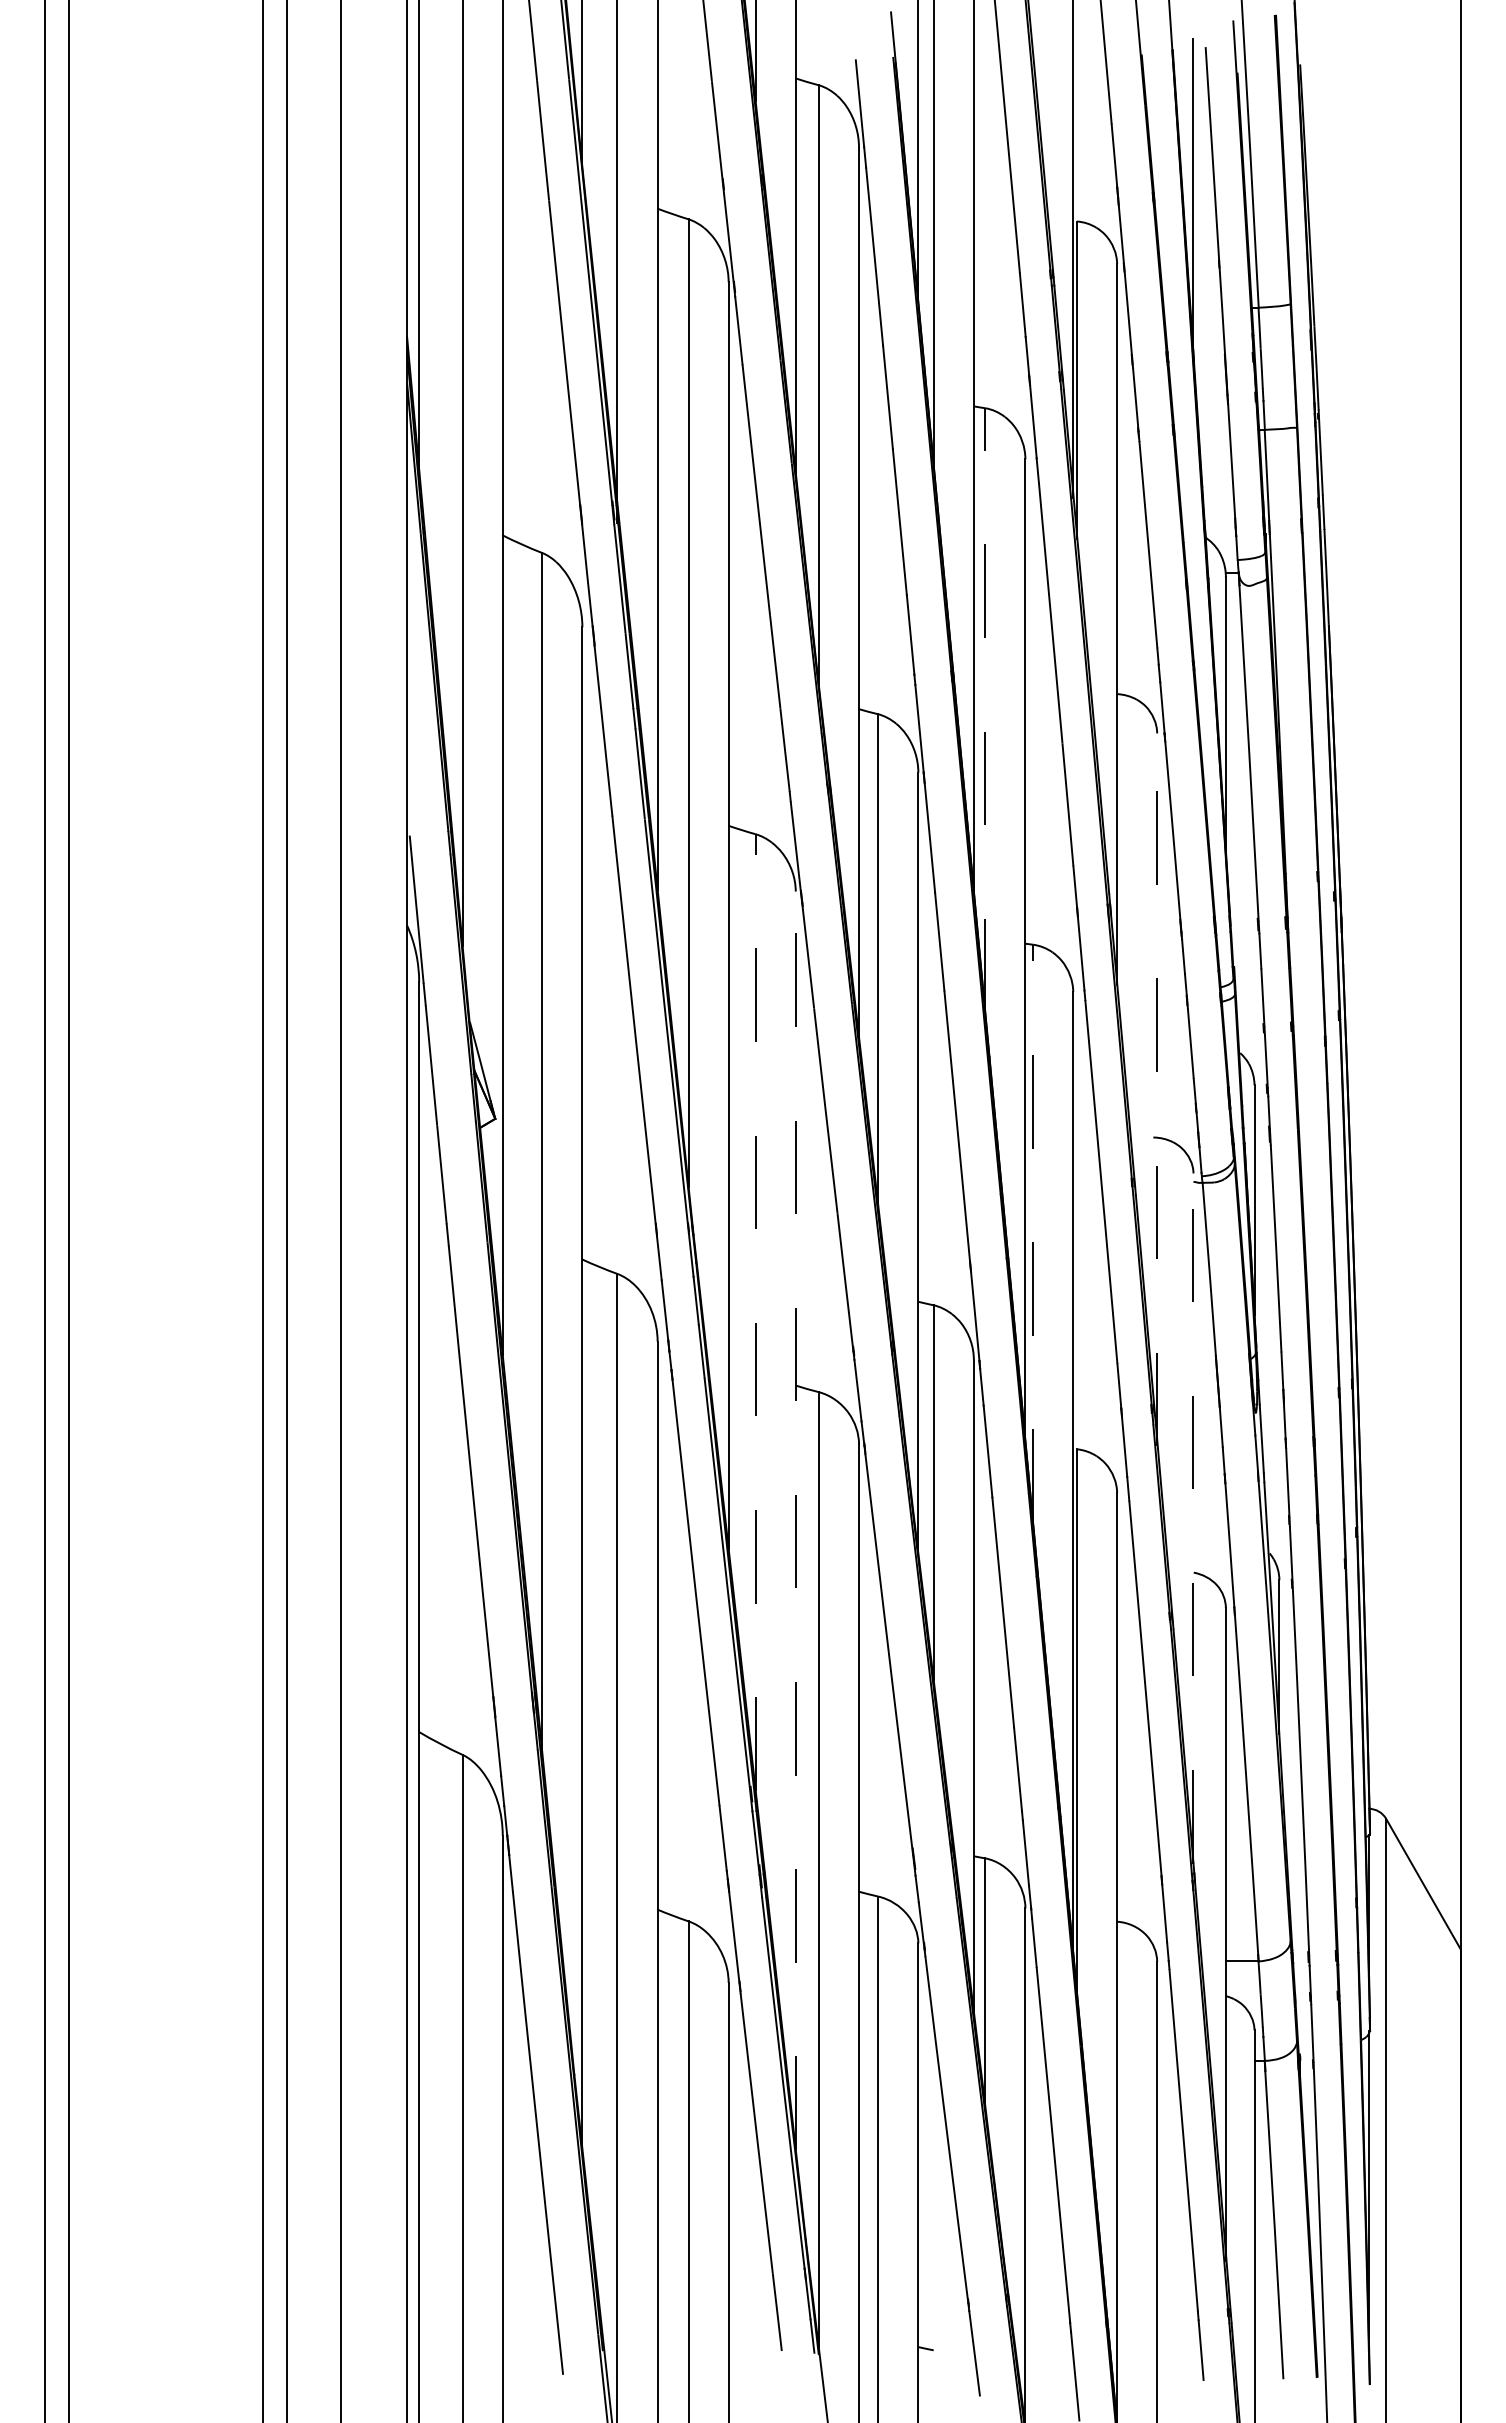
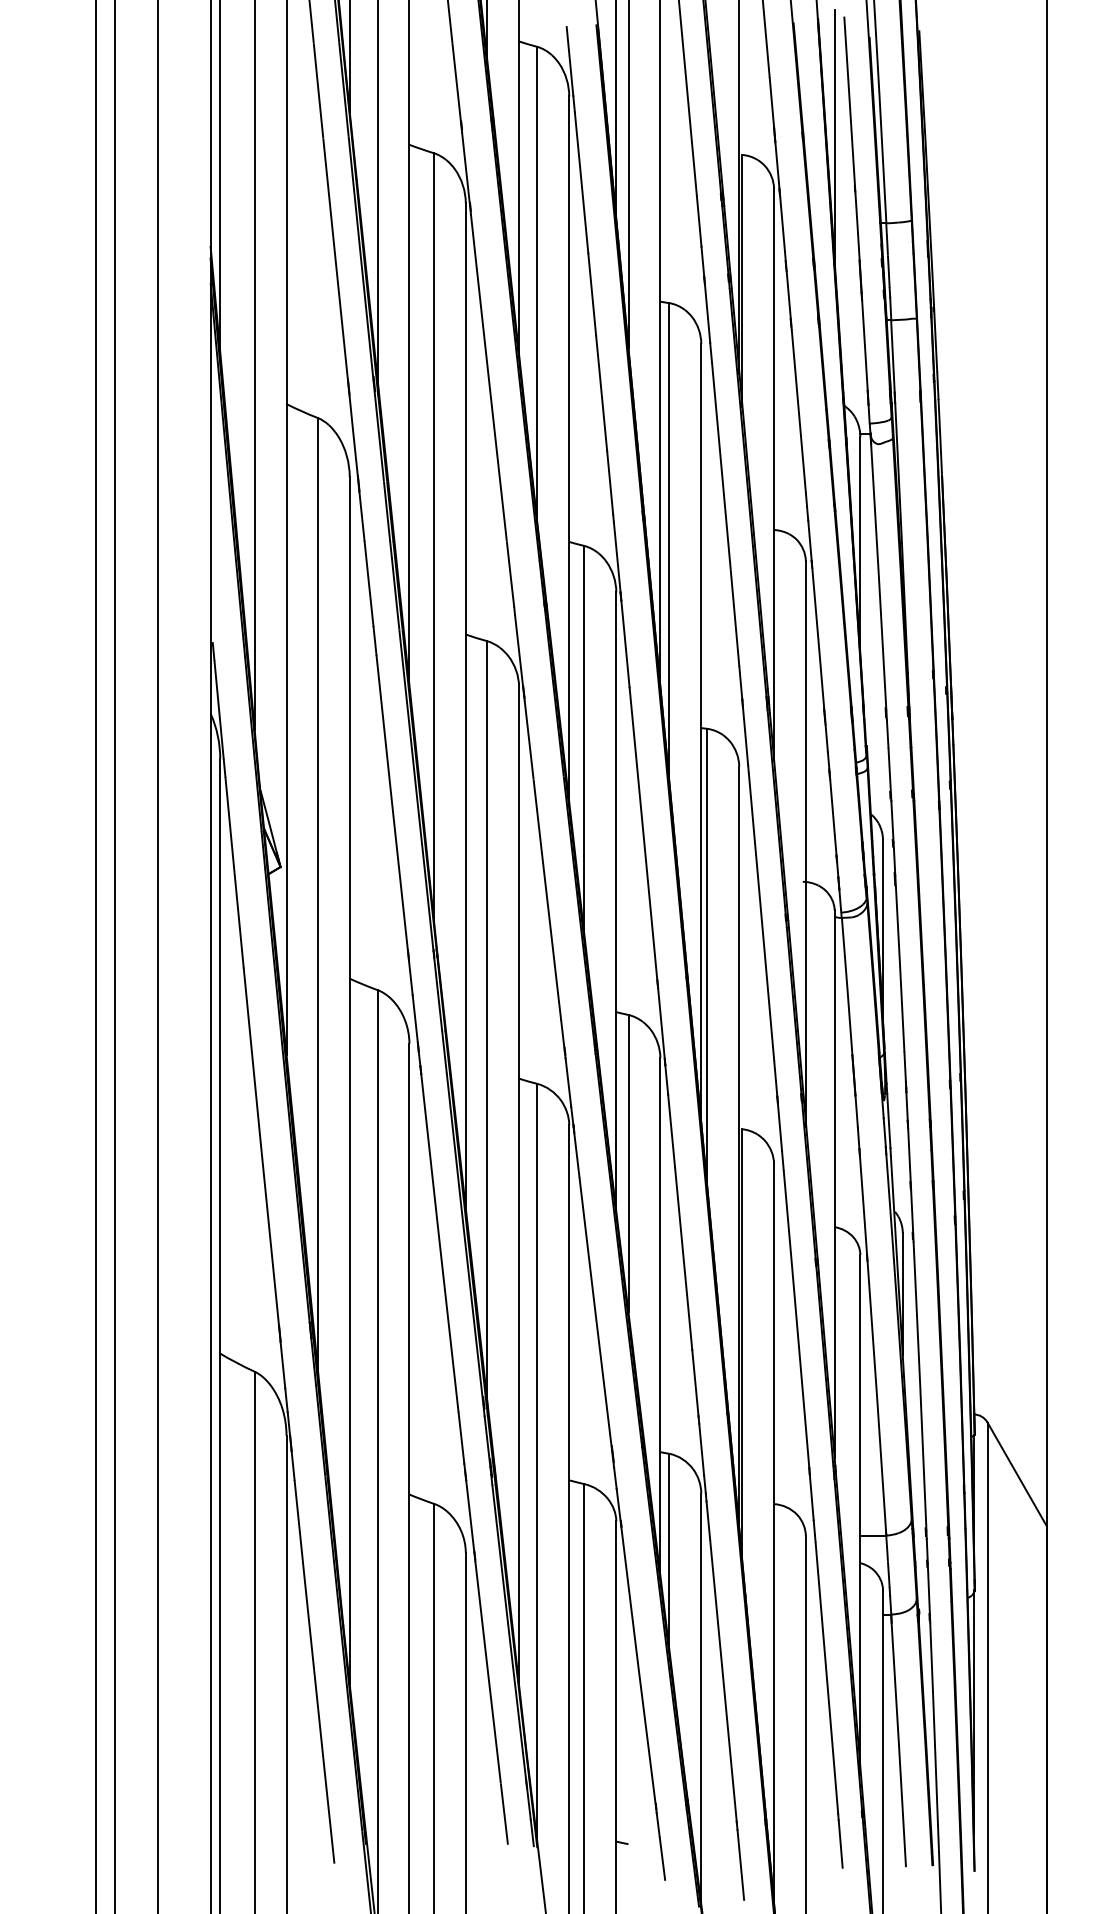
line: (985, 709) -> (669, 542), dashed -> solid
line: (1157, 1089) -> (806, 843), dashed -> solid
line: (1033, 1233) -> (707, 957), dashed -> solid
line: (755, 1311) -> (487, 1019), dashed -> solid
line: (1193, 1518) -> (834, 1184), dashed -> solid
line: (795, 1520) -> (518, 1185), dashed -> solid

